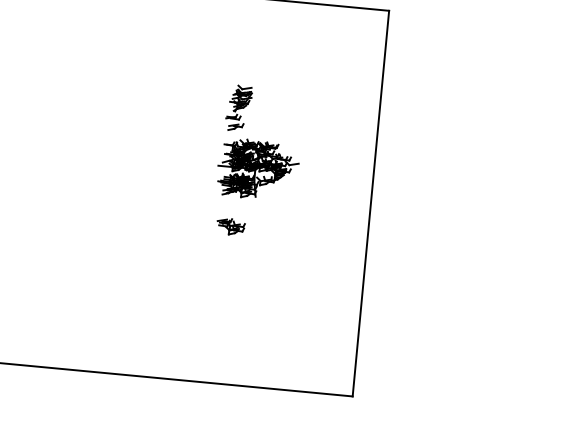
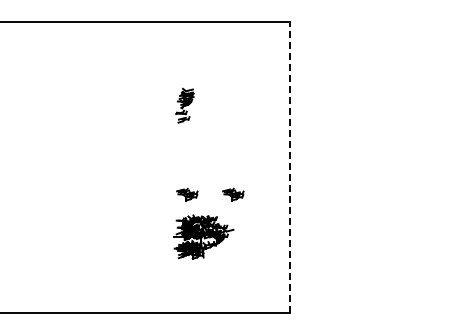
part: (258, 168) -> (203, 236), moved
line: (371, 203) -> (290, 167), solid -> dashed
part: (292, 232) -> (233, 194), added

